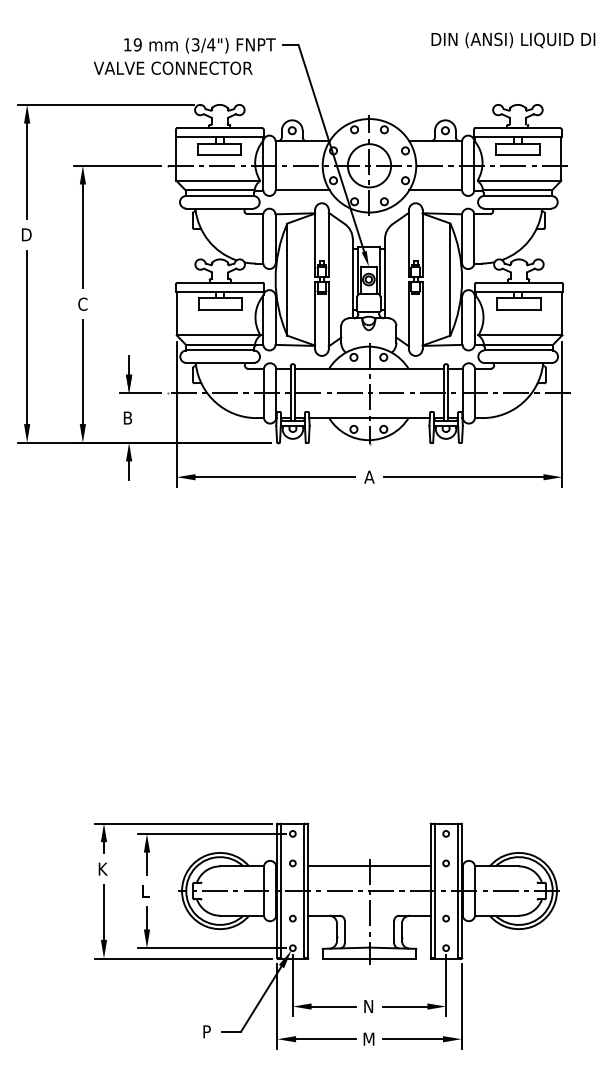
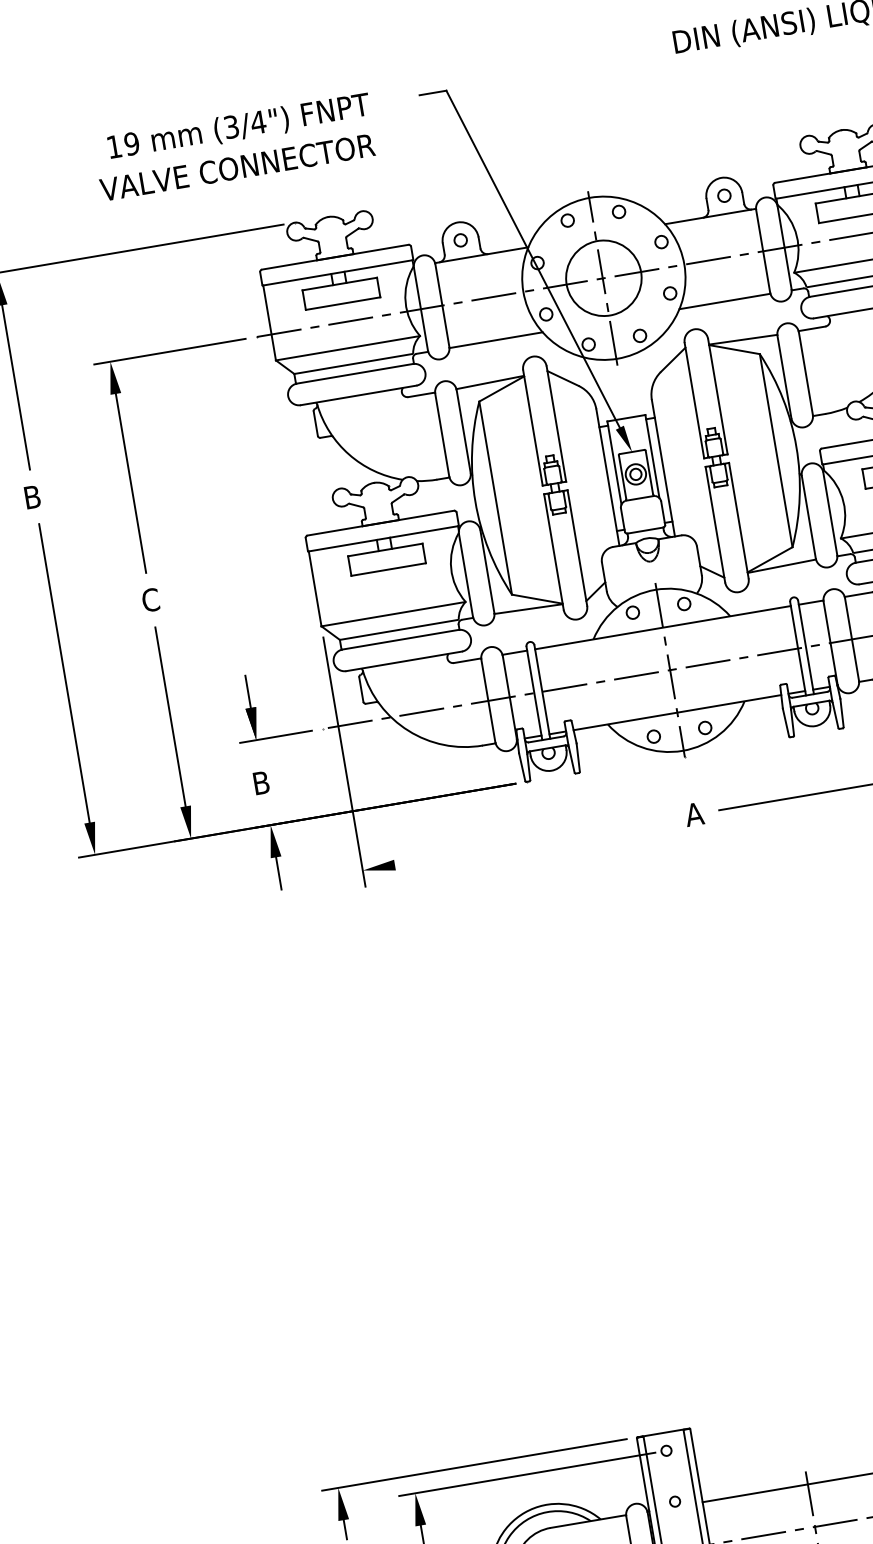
text: (199, 45) -> (238, 127), moved
text: (27, 235) -> (35, 497), D -> B
line: (275, 477) -> (532, 842), removed

